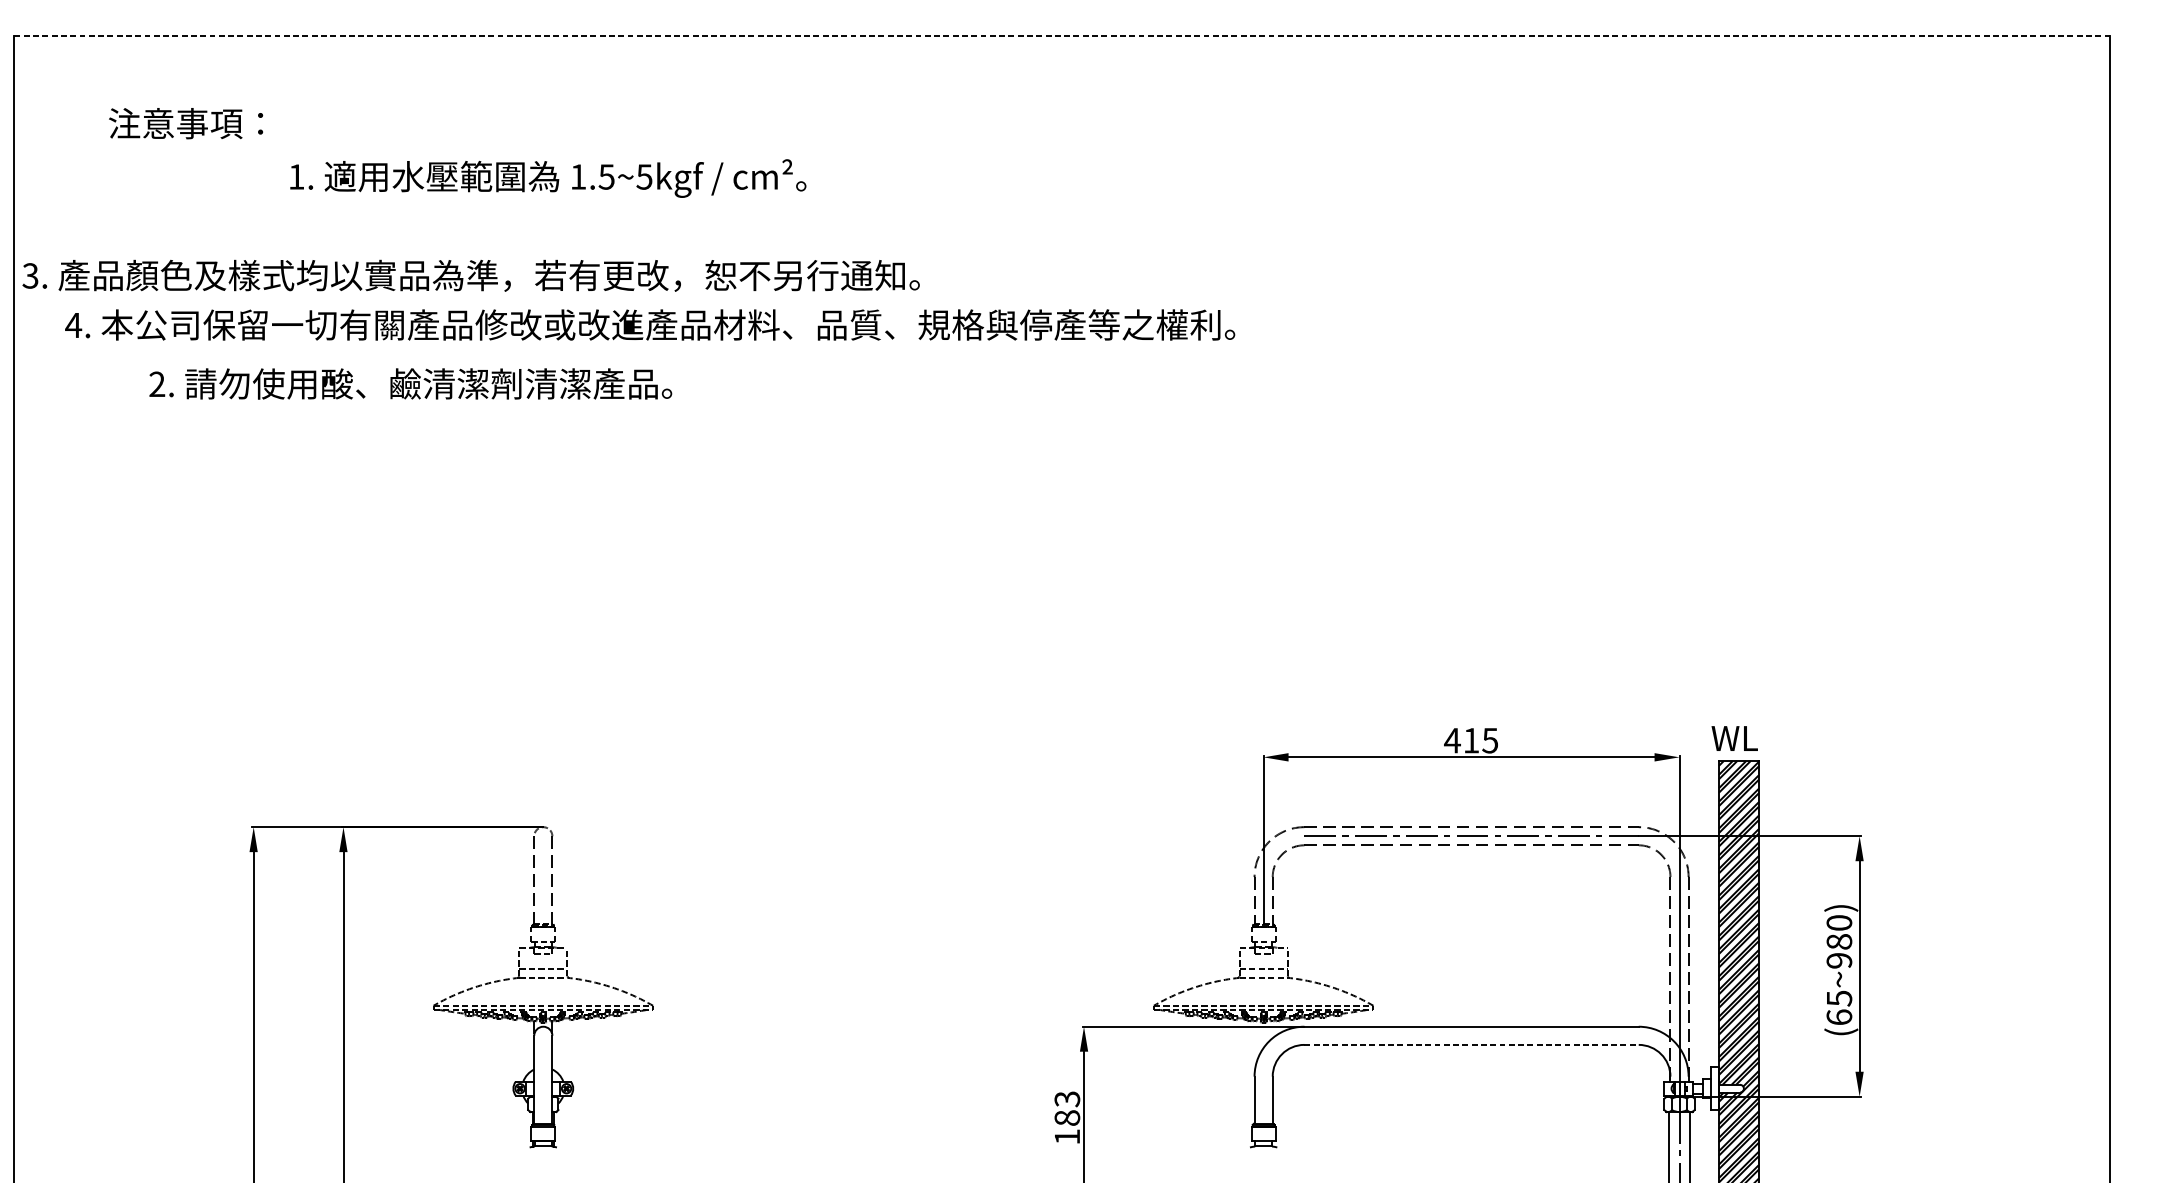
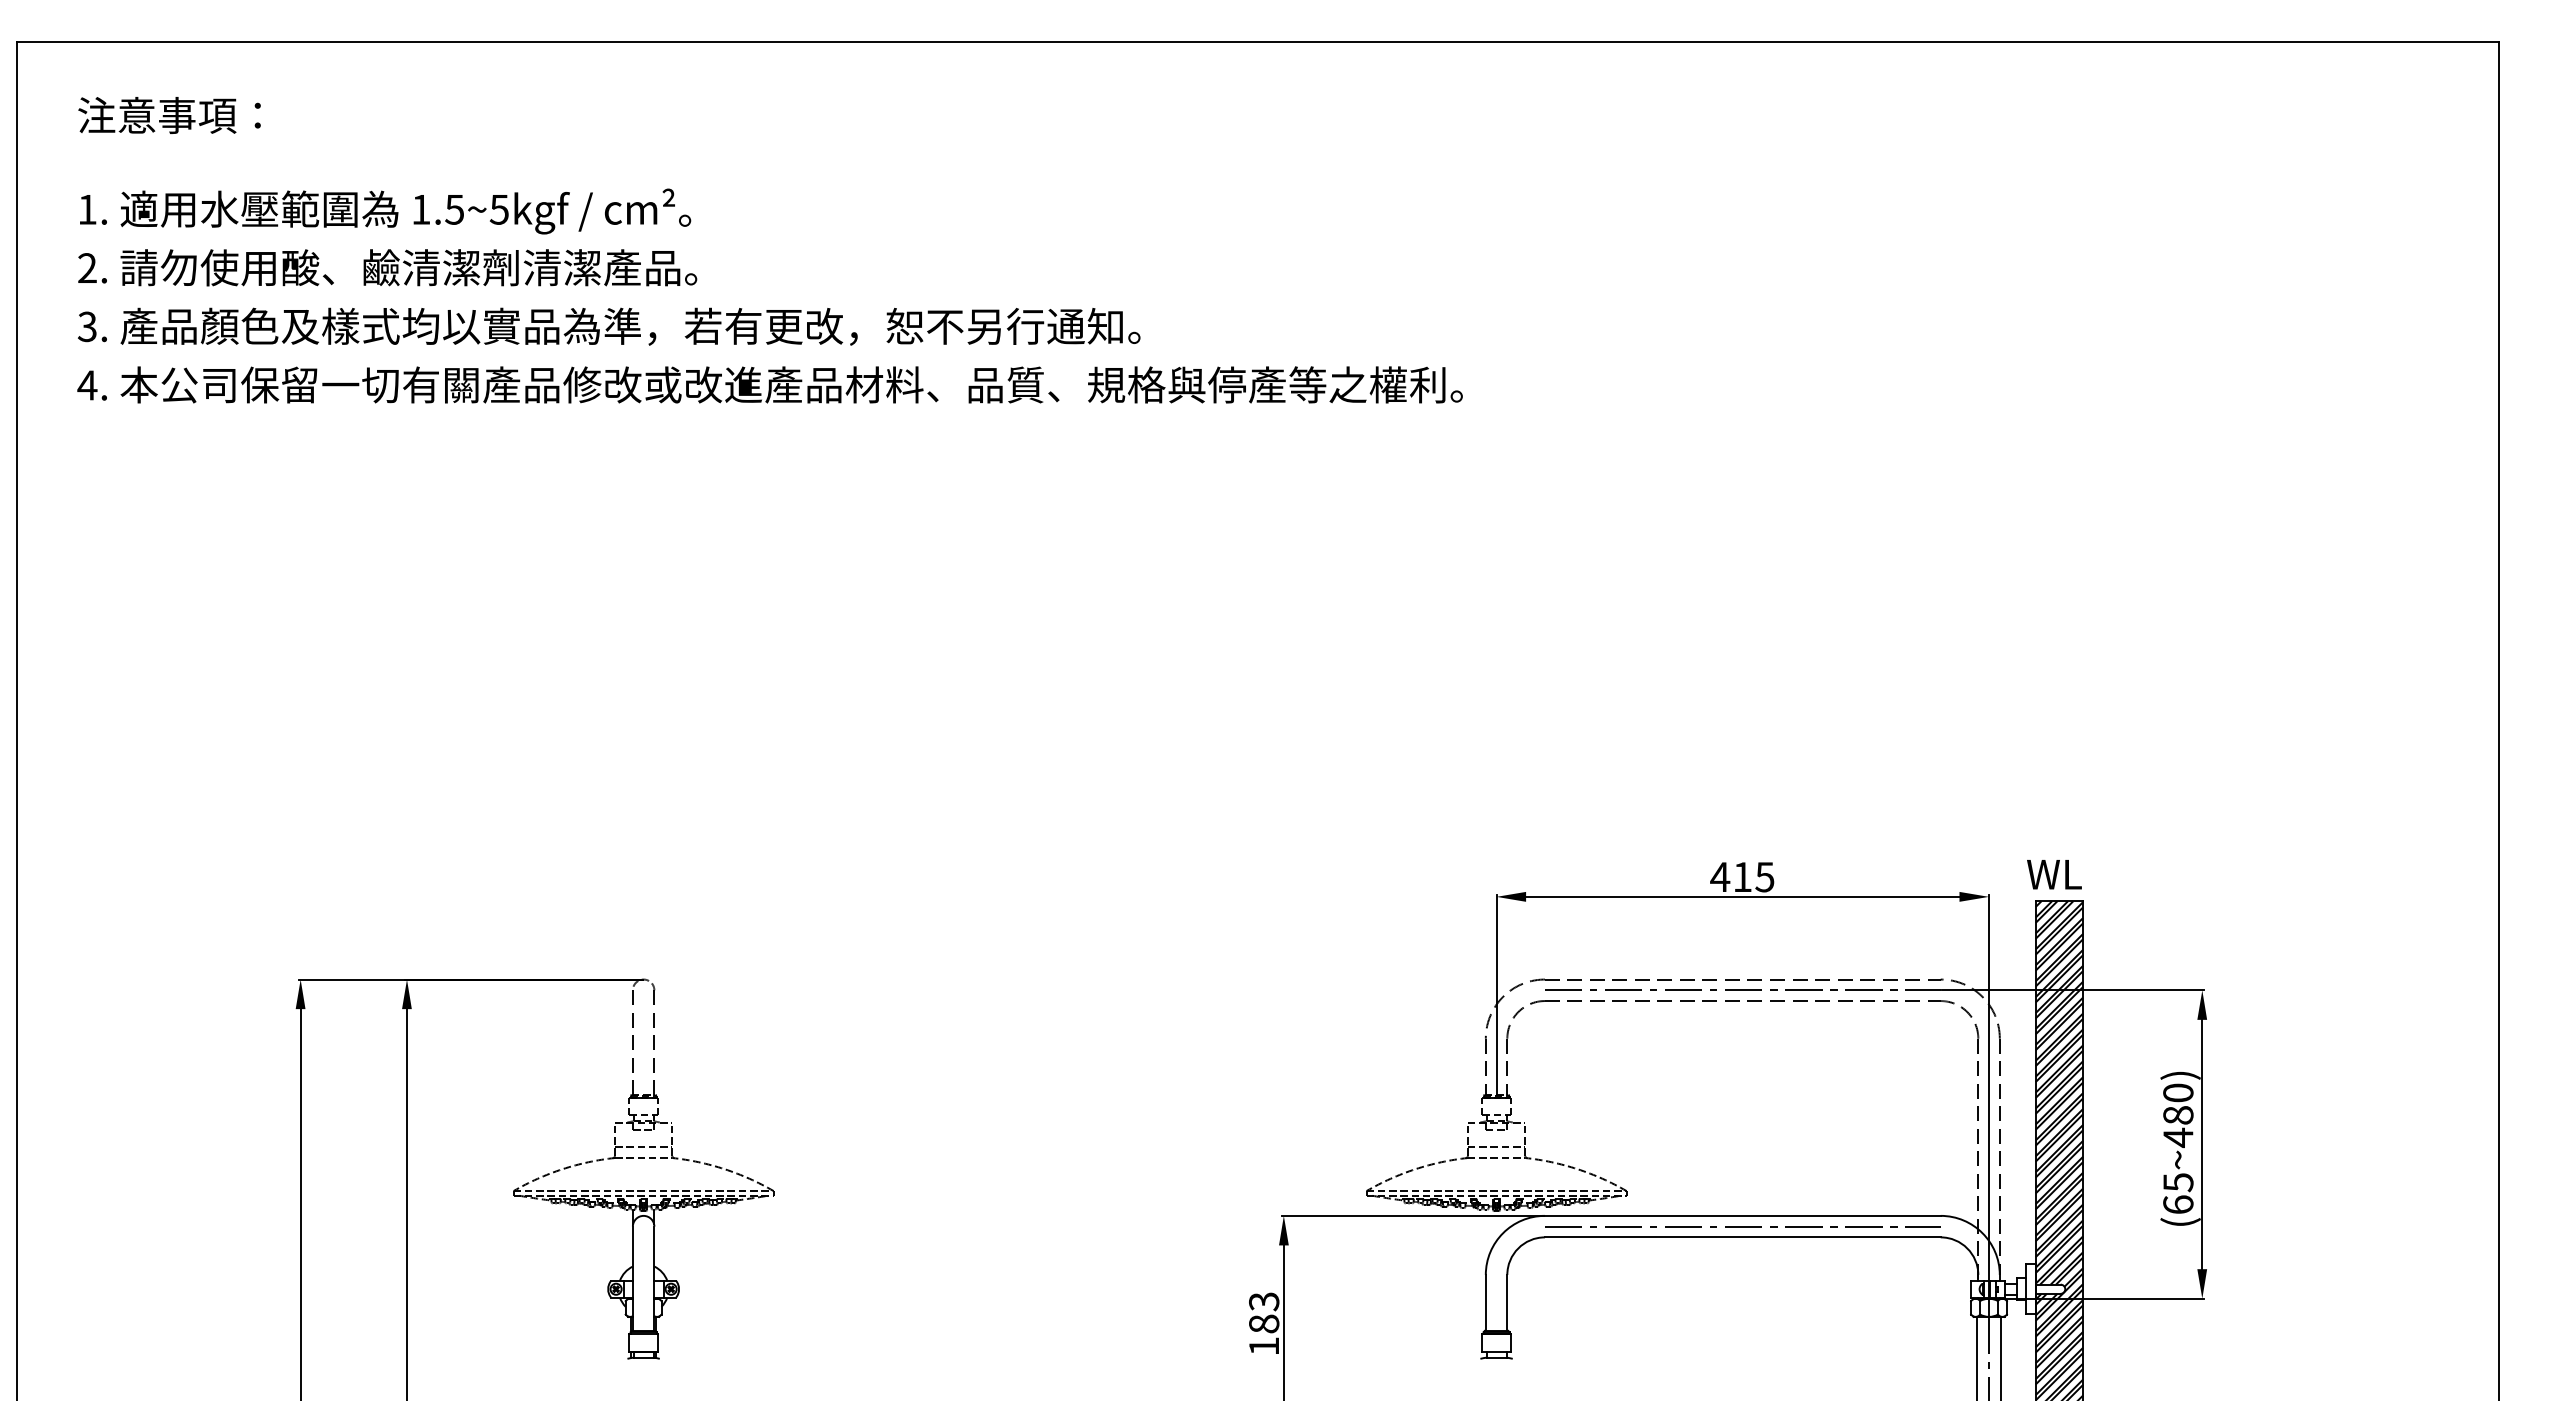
line: (1062, 35) -> (1258, 42), dashed -> solid
text: (185, 123) -> (169, 115), moved
text: (548, 178) -> (385, 211), moved
text: (471, 275) -> (609, 326), moved
text: (410, 383) -> (387, 267), moved
text: (1839, 960) -> (2178, 1137), (65~980) -> (65~480)
line: (1471, 1035) -> (1742, 1226), added
line: (1471, 1044) -> (1742, 1237), dashed -> solid

